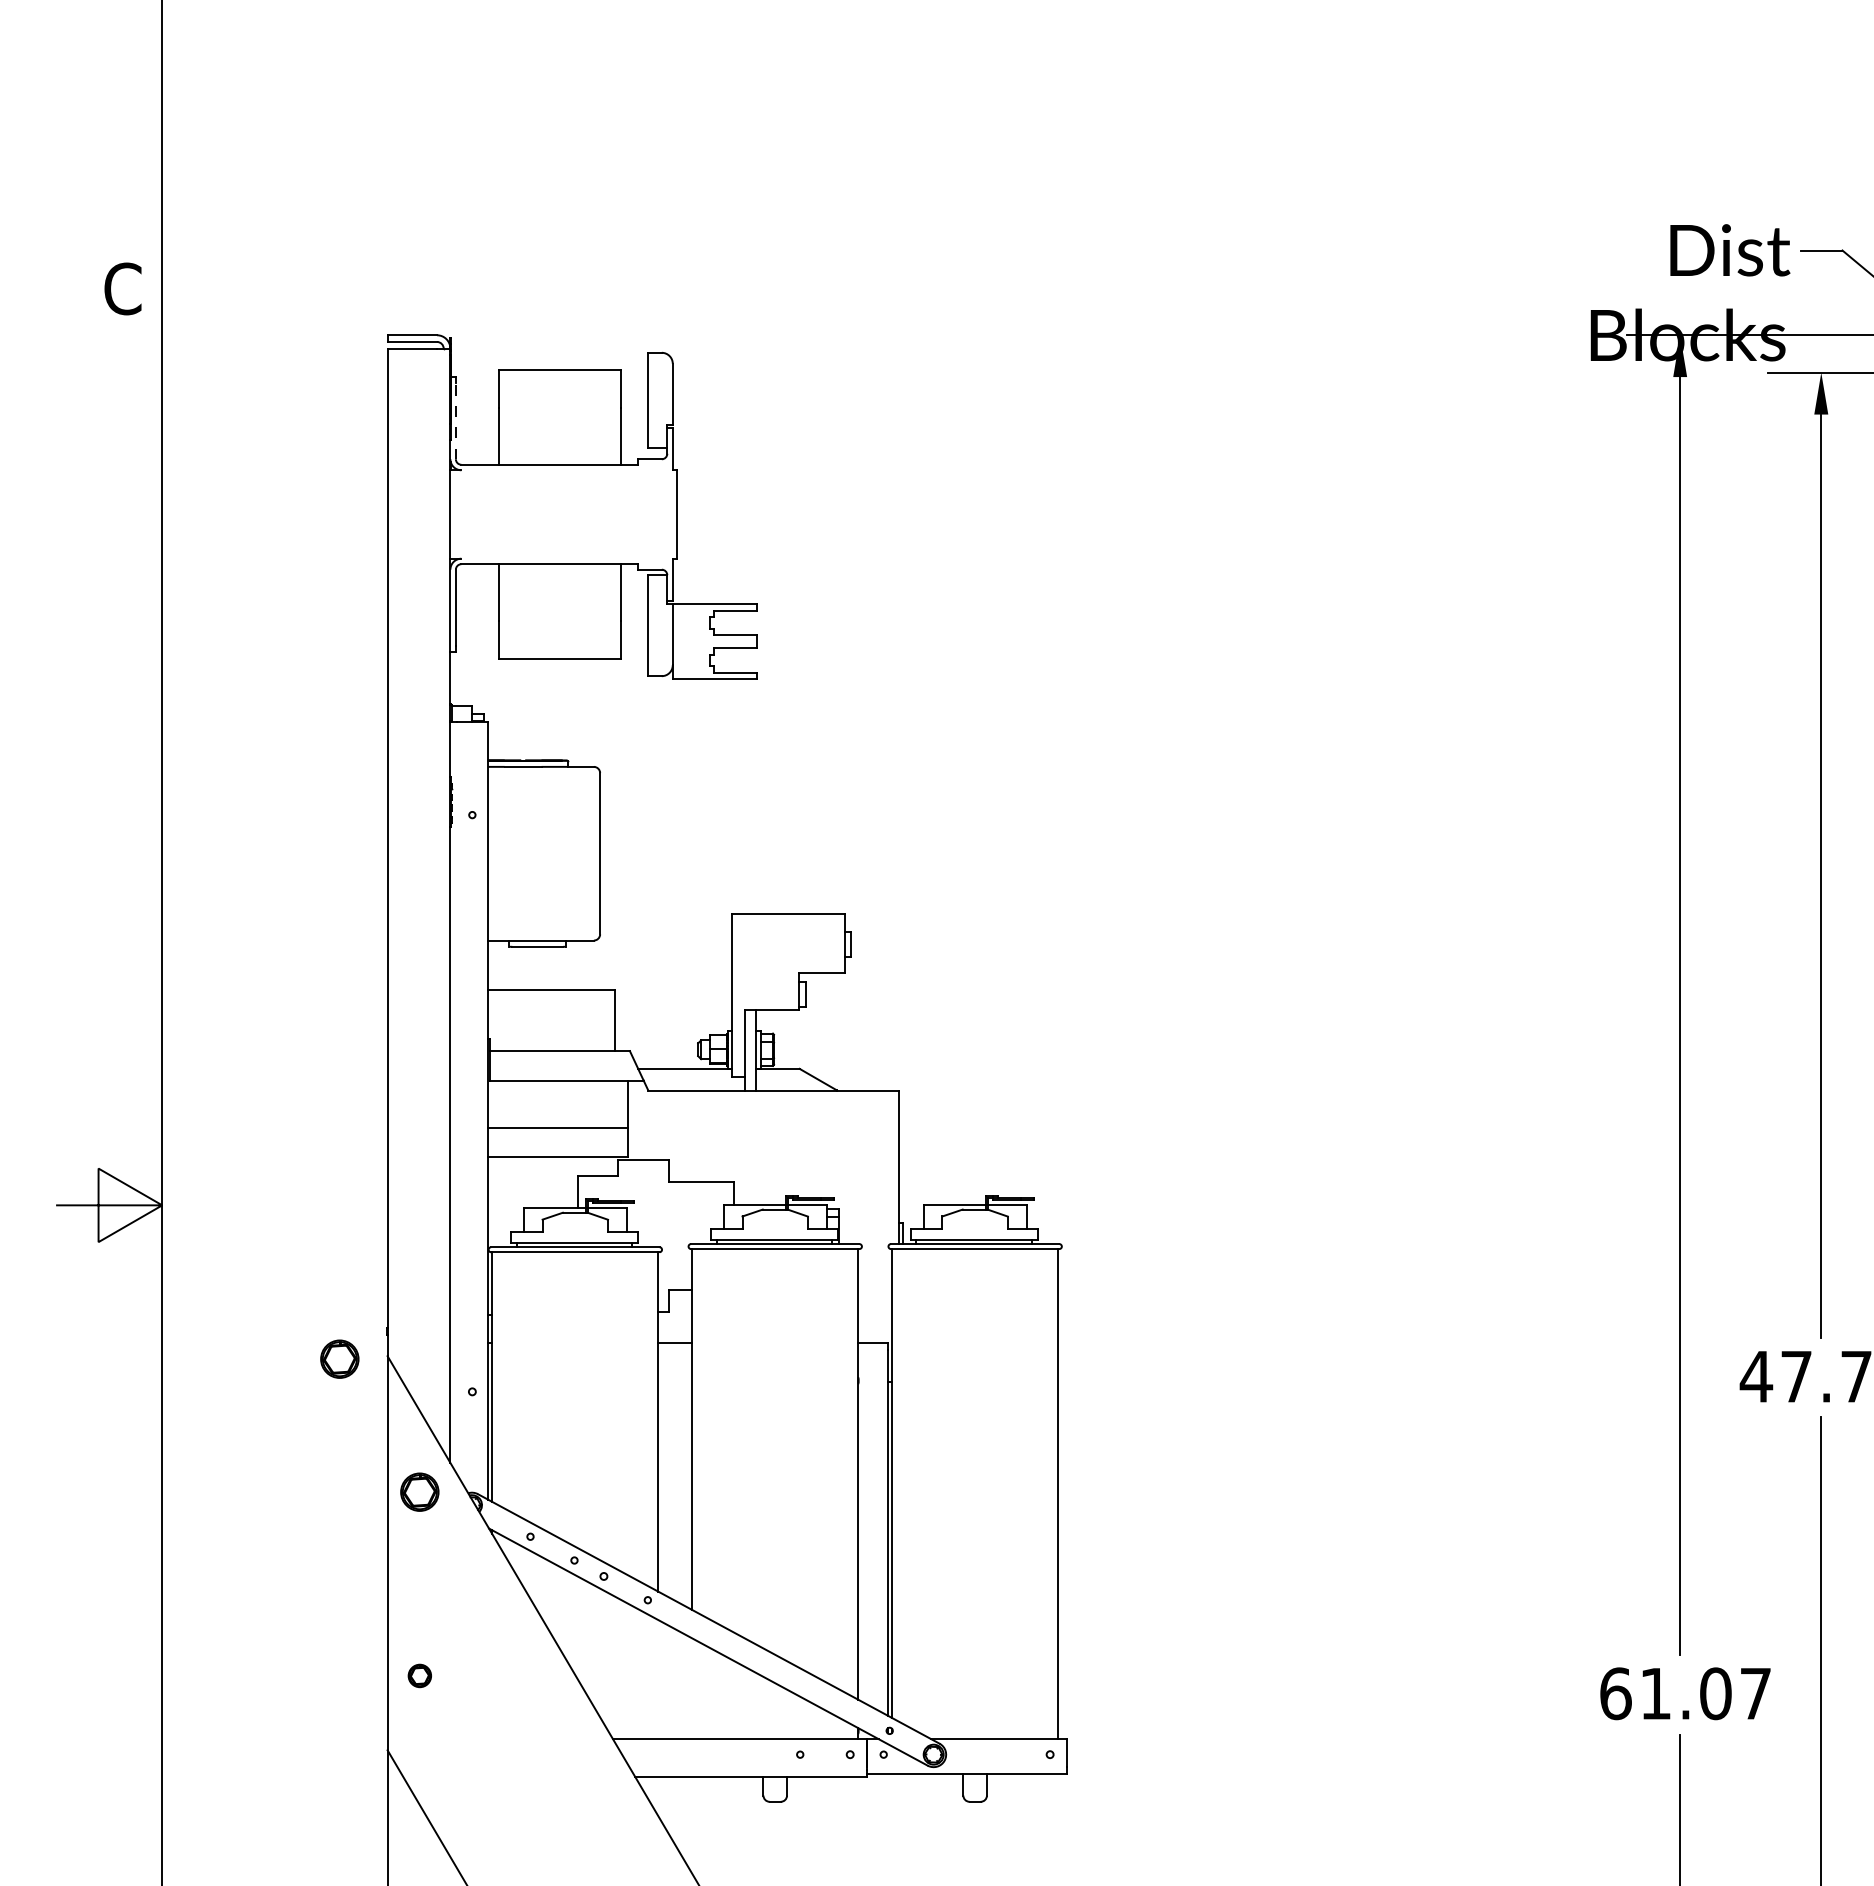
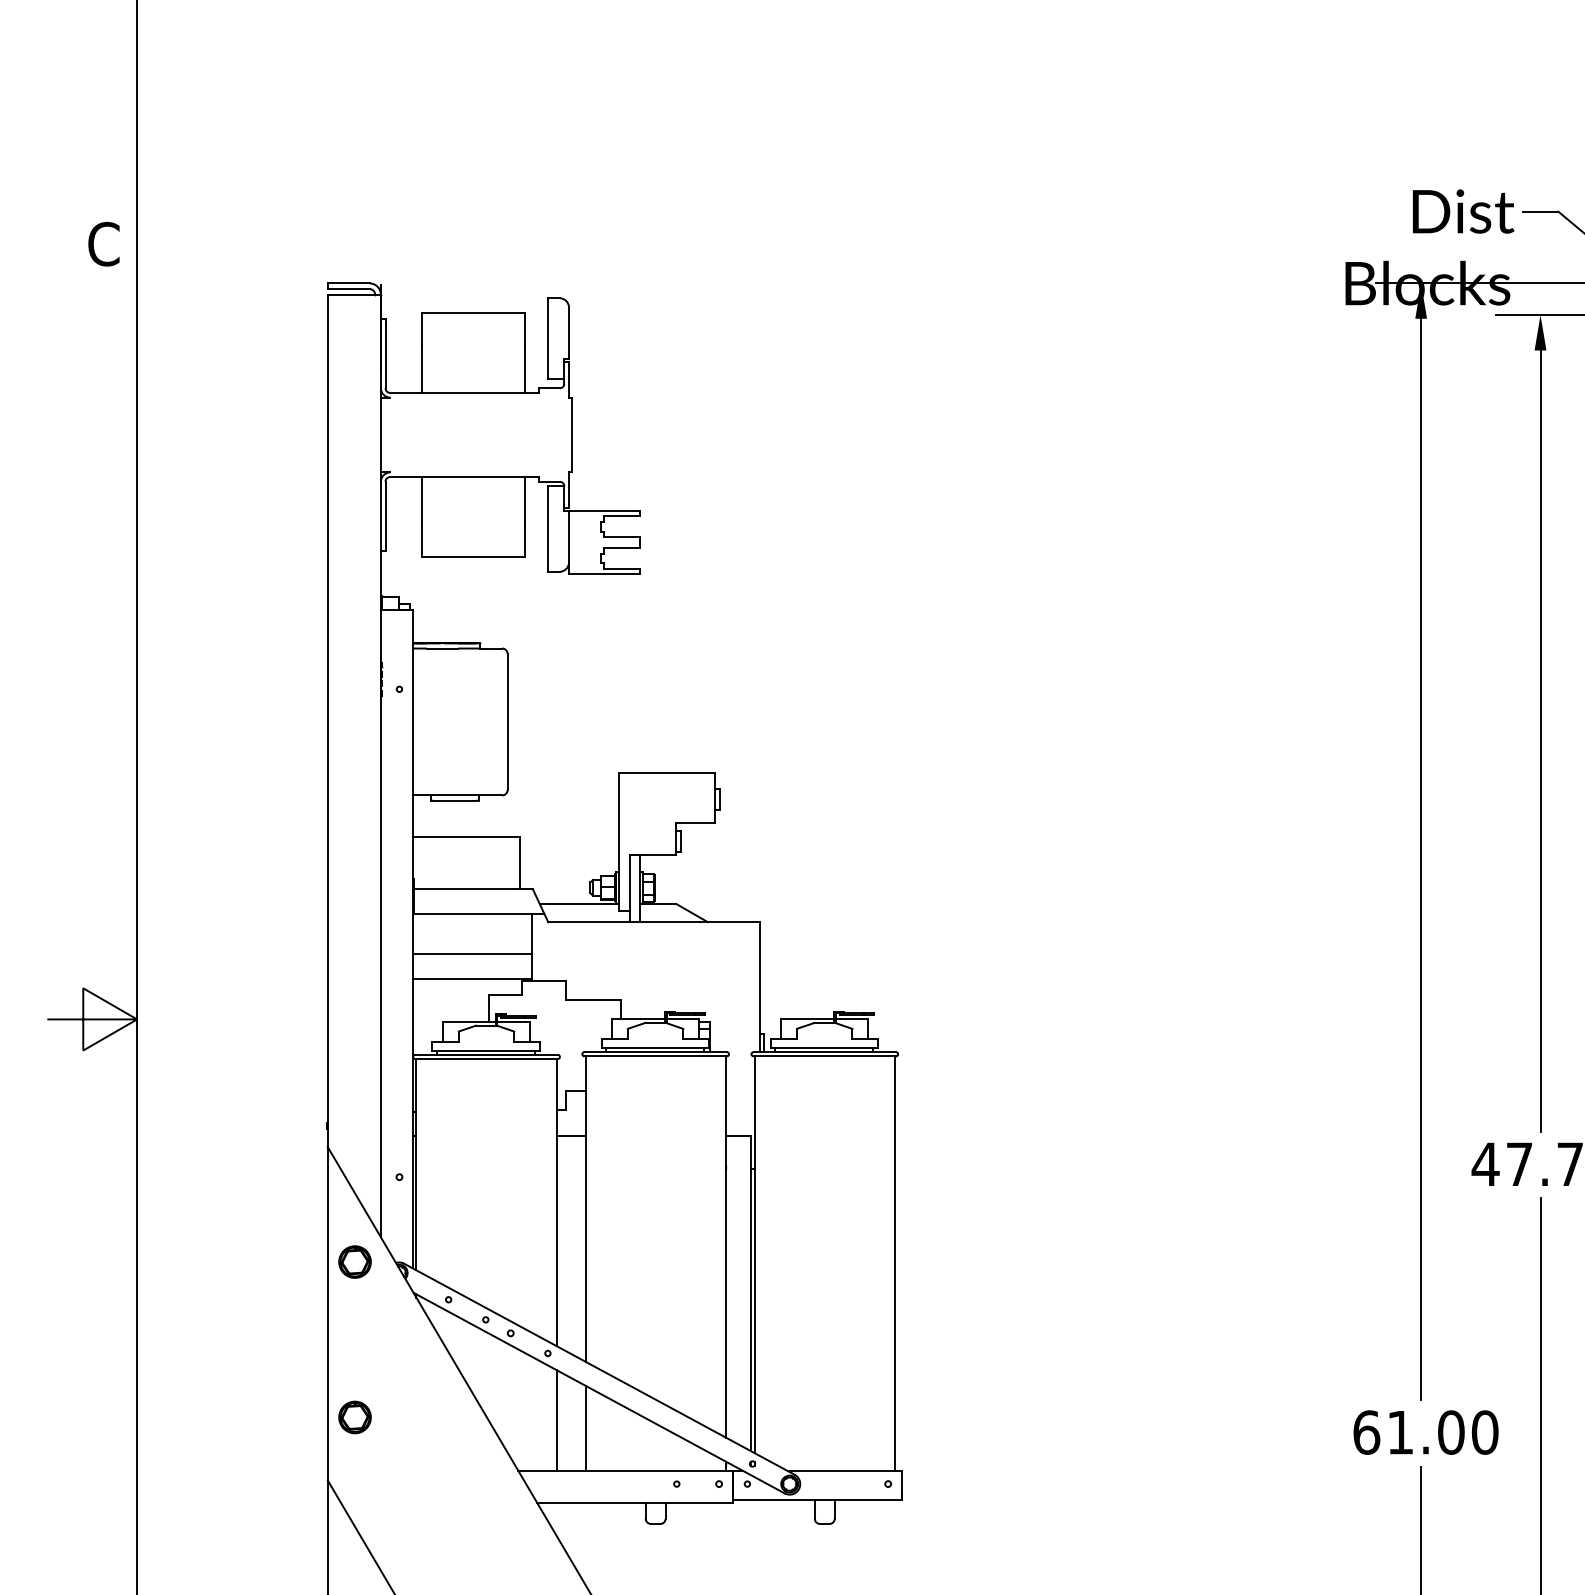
line: (455, 421) -> (385, 356), dashed -> solid
part: (339, 1358) -> (287, 1148), removed
part: (419, 1675) -> (354, 1417), size x1.67
line: (658, 1679) -> (556, 1420), added
line: (692, 1688) -> (585, 1428), added
text: (1755, 1693) -> (1484, 1432), 61.07 -> 61.00

